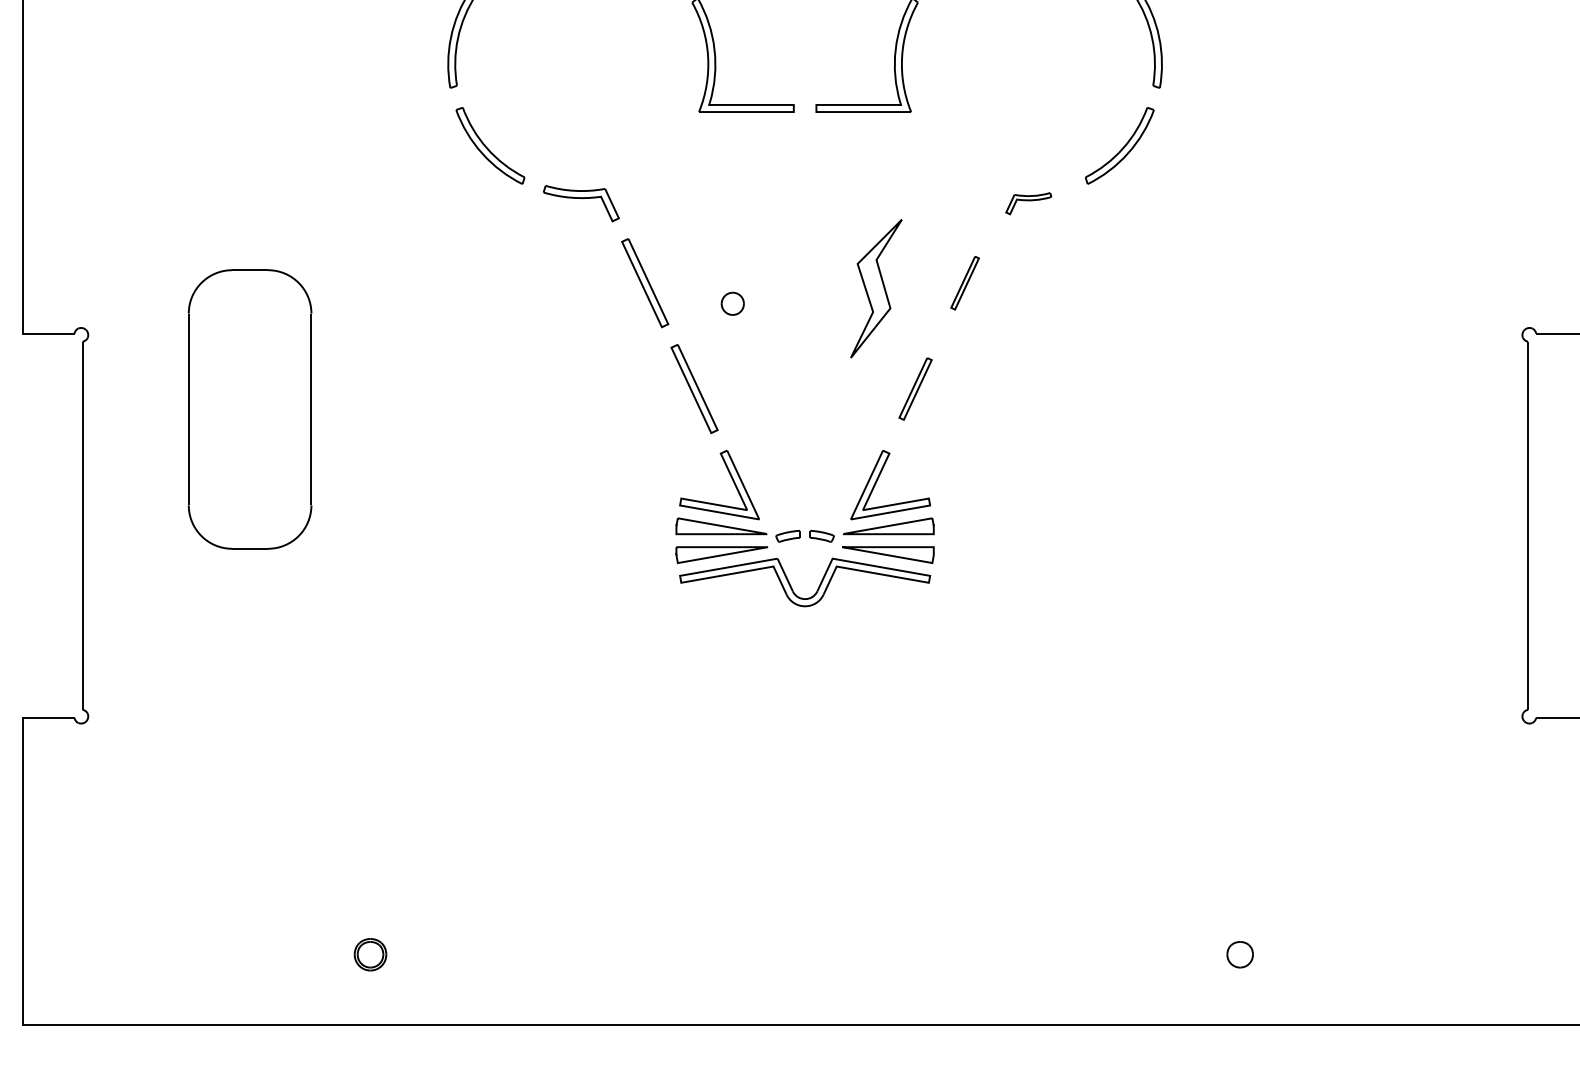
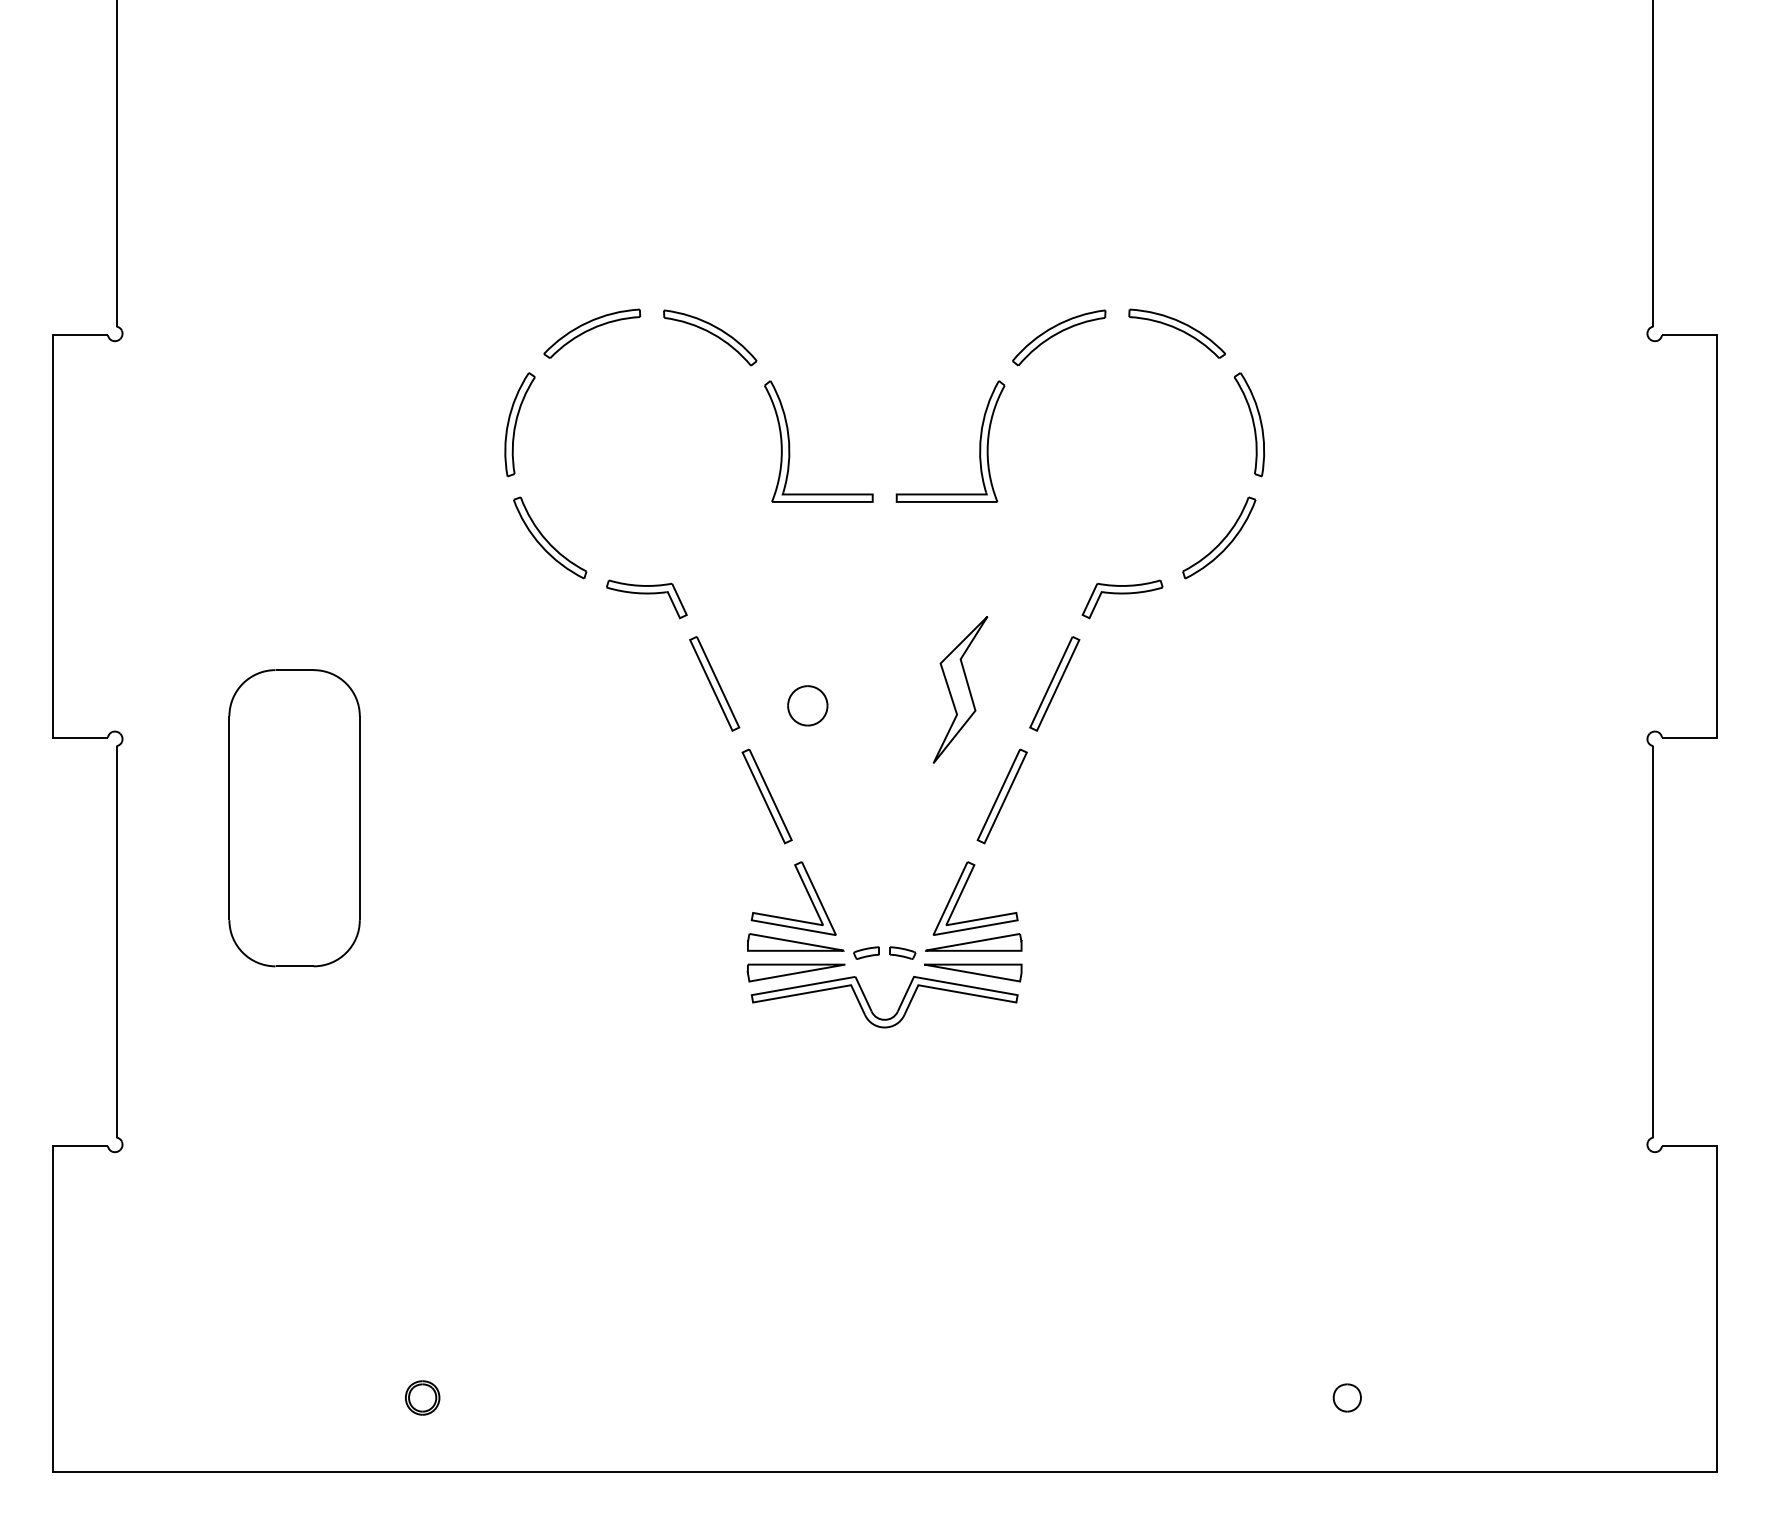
part: (1028, 203) -> (1122, 599), size x1.67
part: (964, 282) -> (1054, 683), size x1.67
part: (732, 303) -> (807, 705), size x1.67
part: (914, 389) -> (1001, 796), size x1.43

